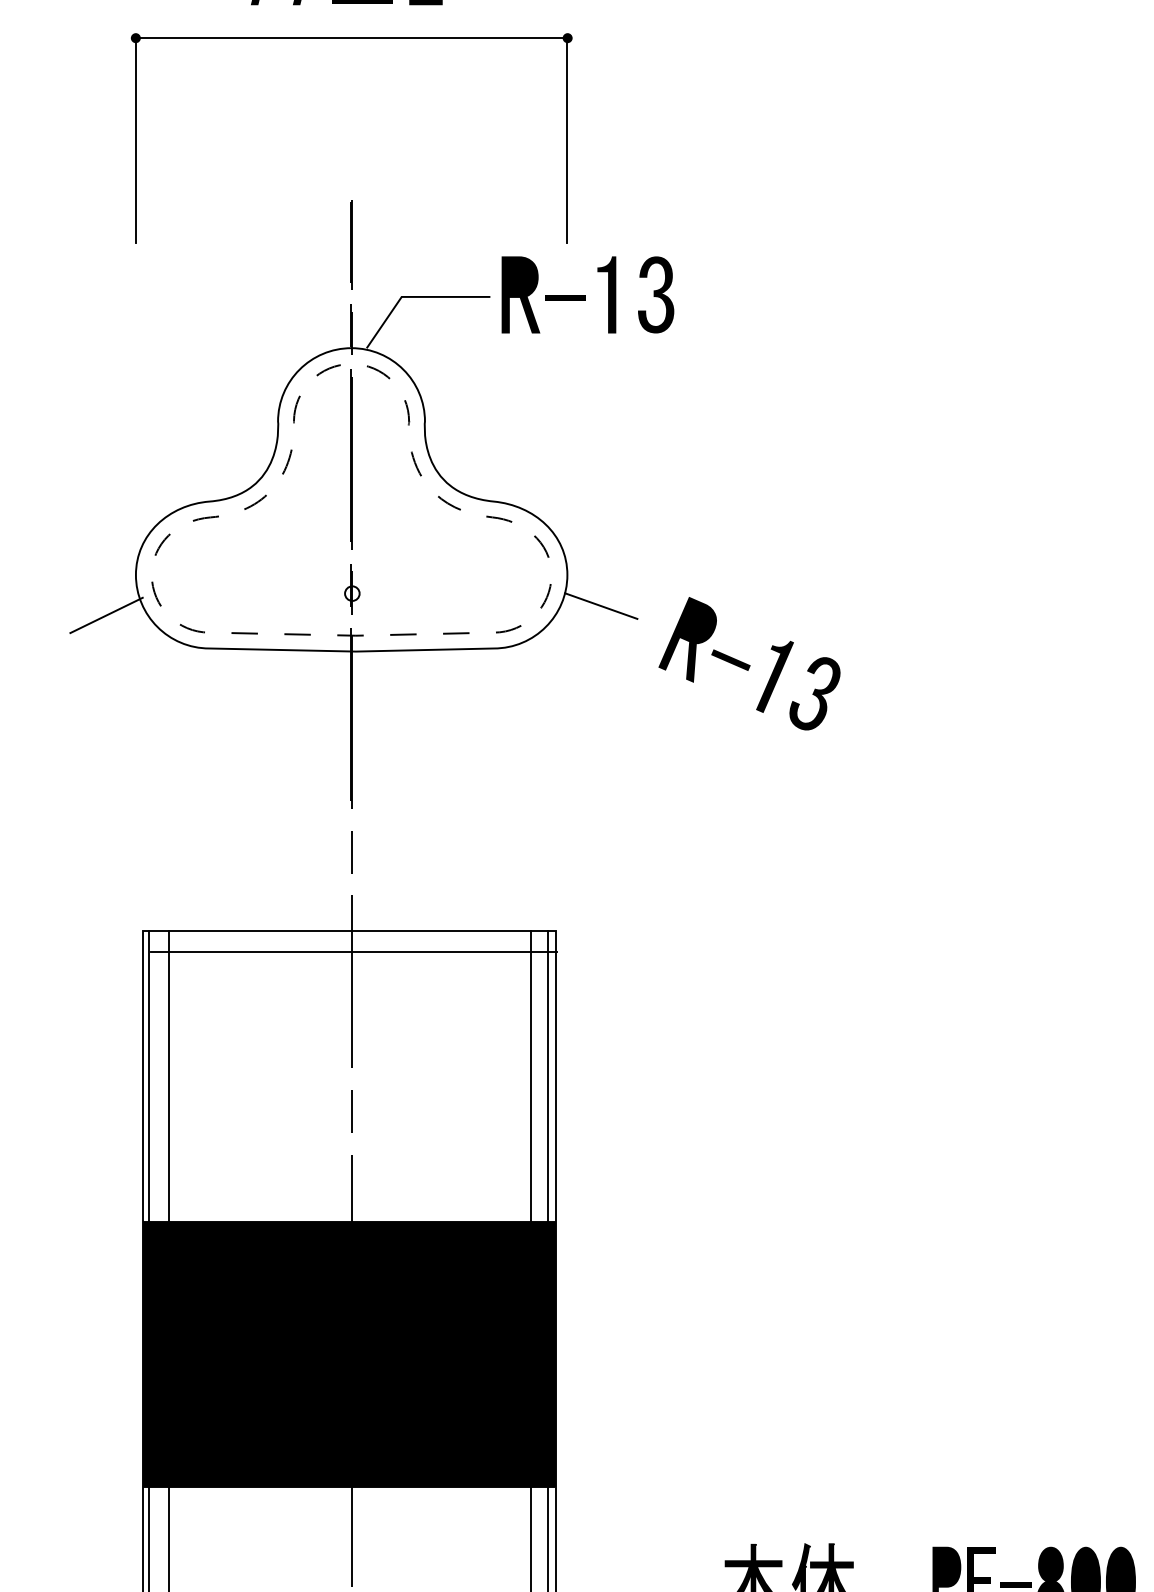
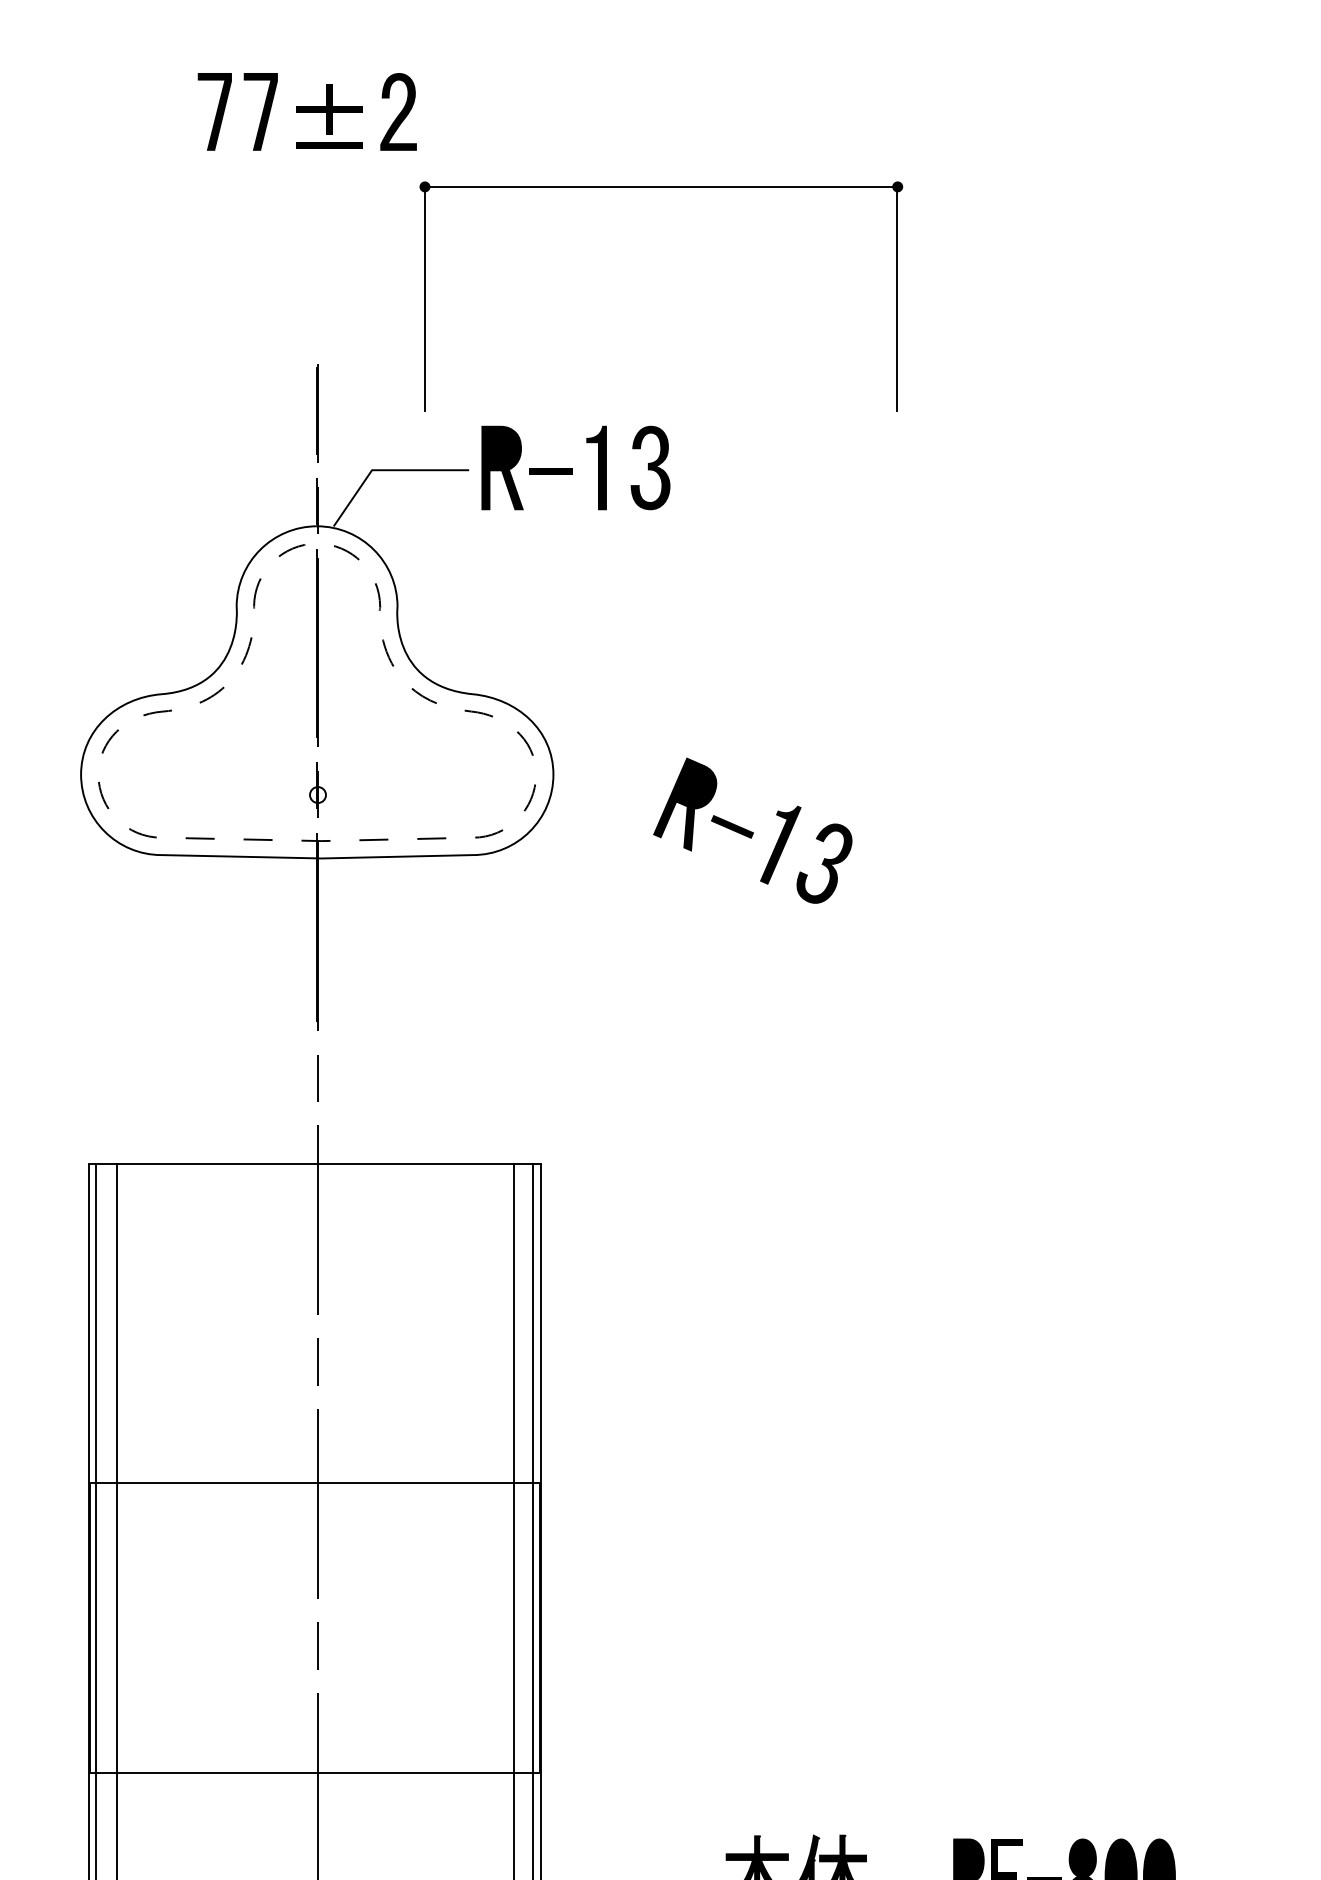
part: (351, 38) -> (661, 187), moved
line: (601, 605) -> (590, 808), removed
line: (106, 615) -> (48, 818), removed
part: (749, 663) -> (752, 830), moved
line: (354, 952) -> (320, 1187), removed
fill: (349, 1354) -> (314, 1627), removed

